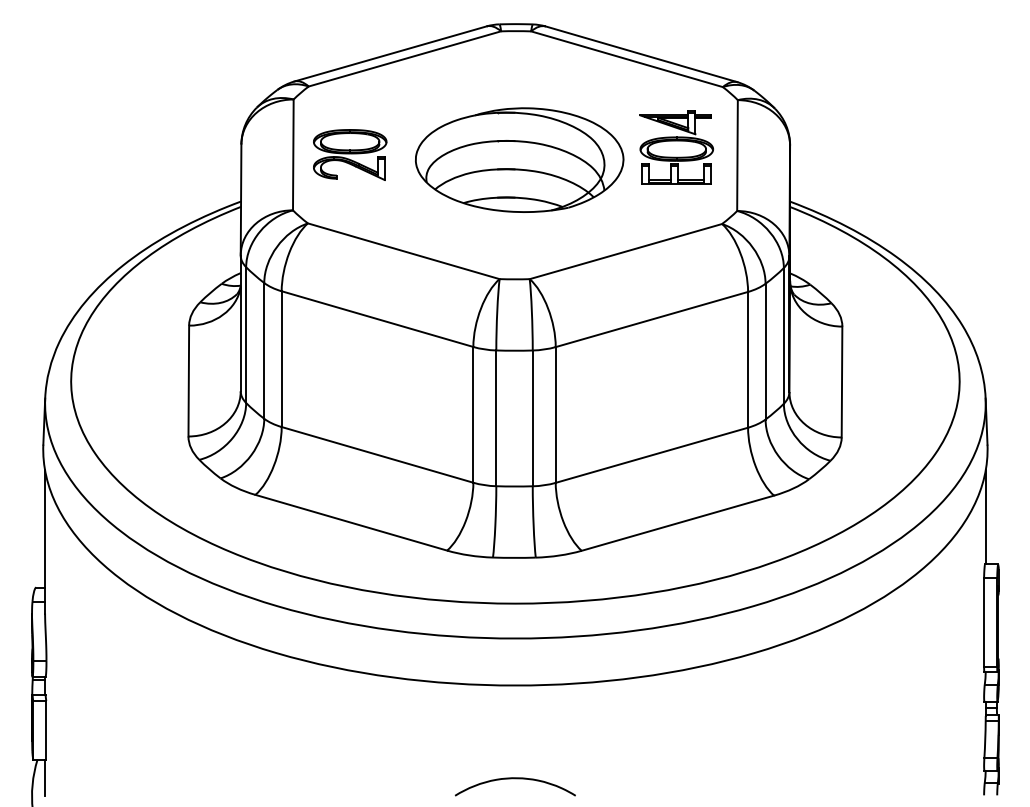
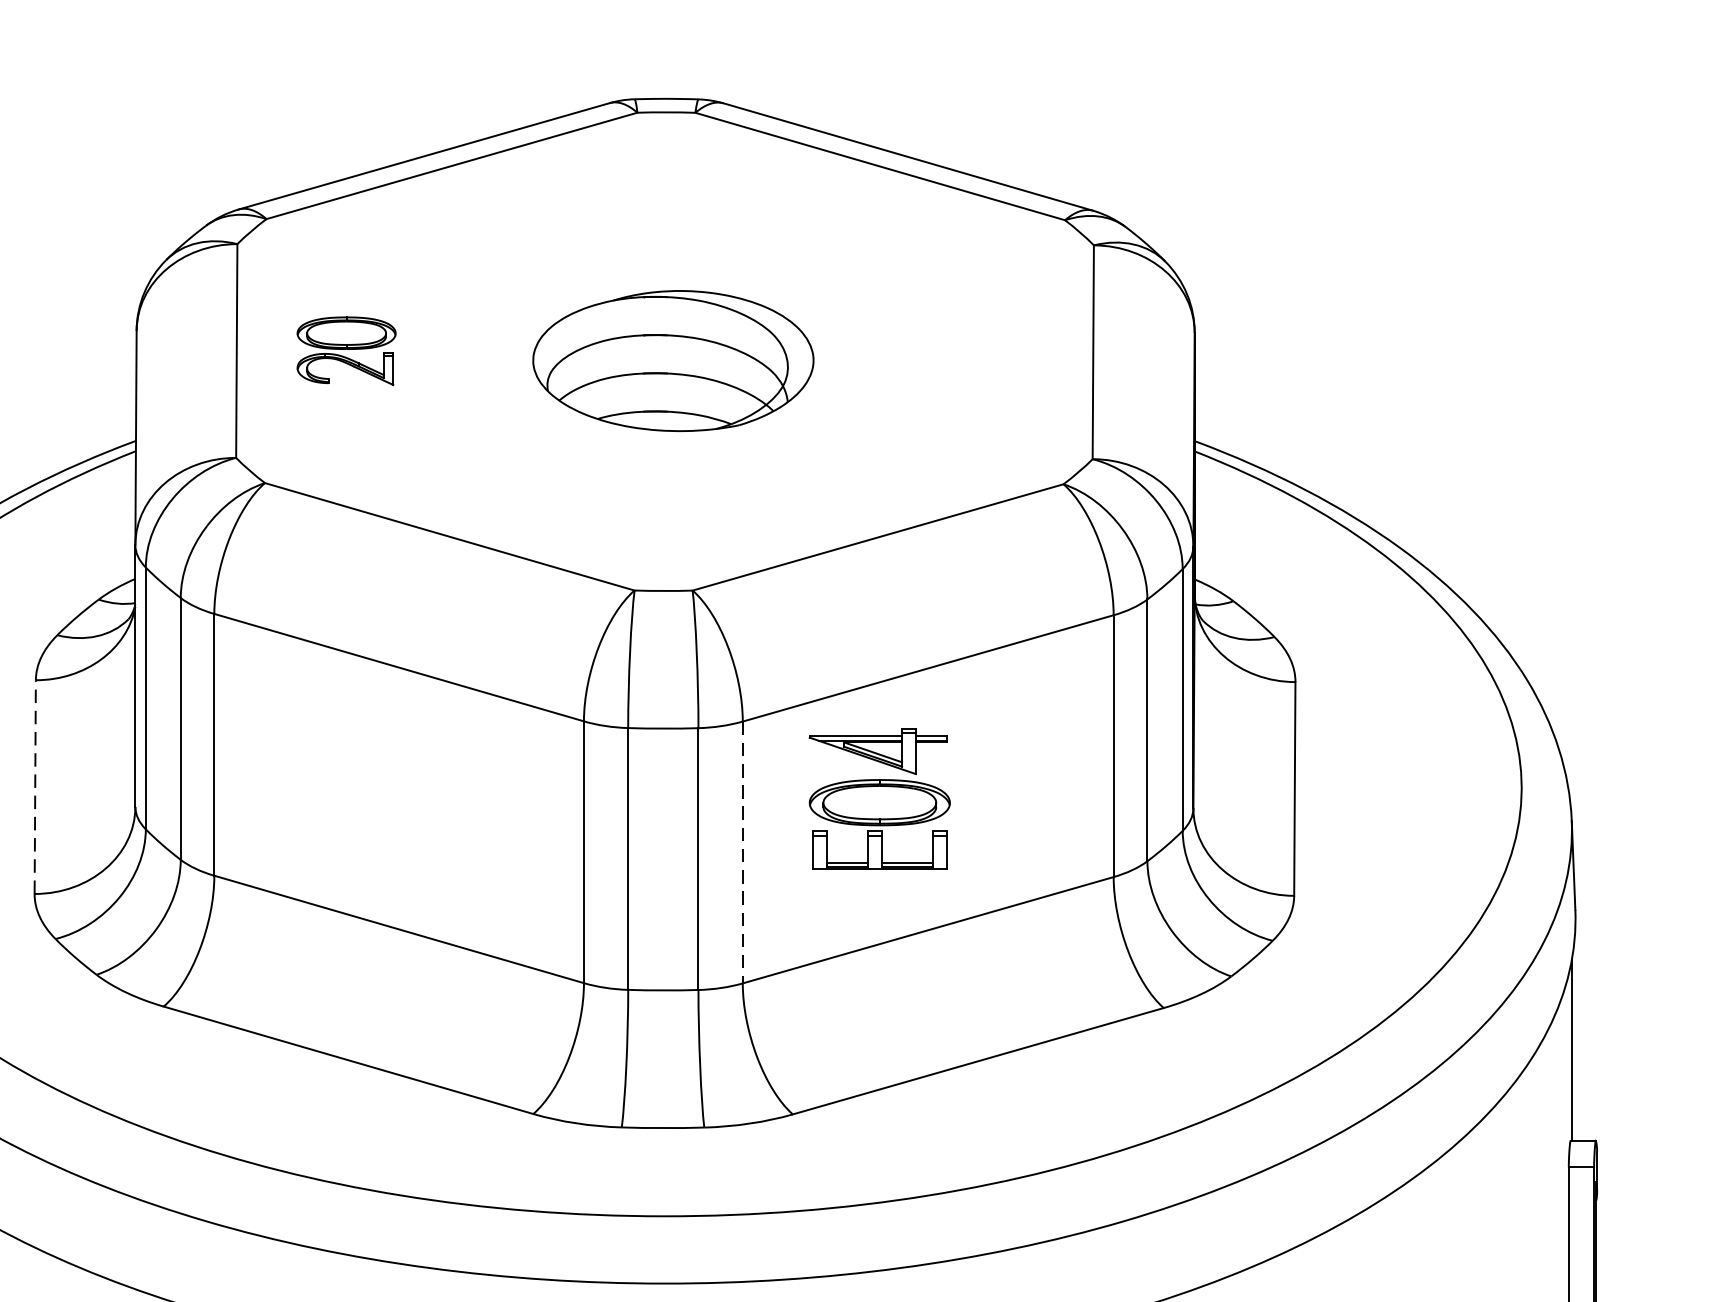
part: (676, 147) -> (879, 799), moved
part: (350, 154) -> (347, 350), size x0.7
part: (519, 159) -> (672, 359), size x0.7
line: (188, 380) -> (34, 786), solid -> dashed
line: (555, 414) -> (742, 851), solid -> dashed

